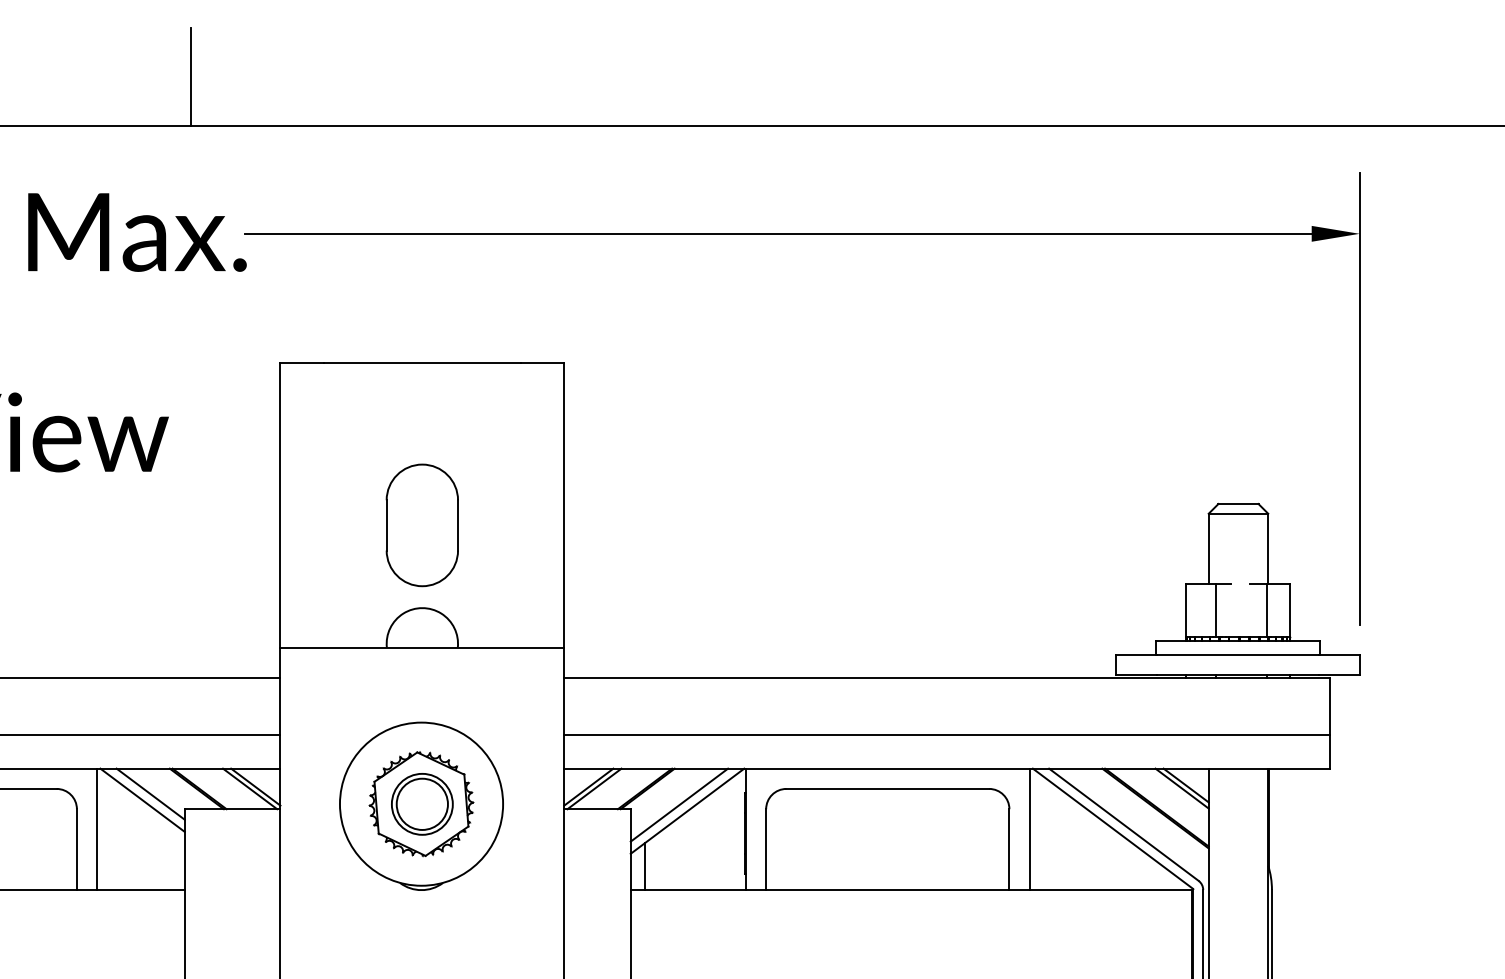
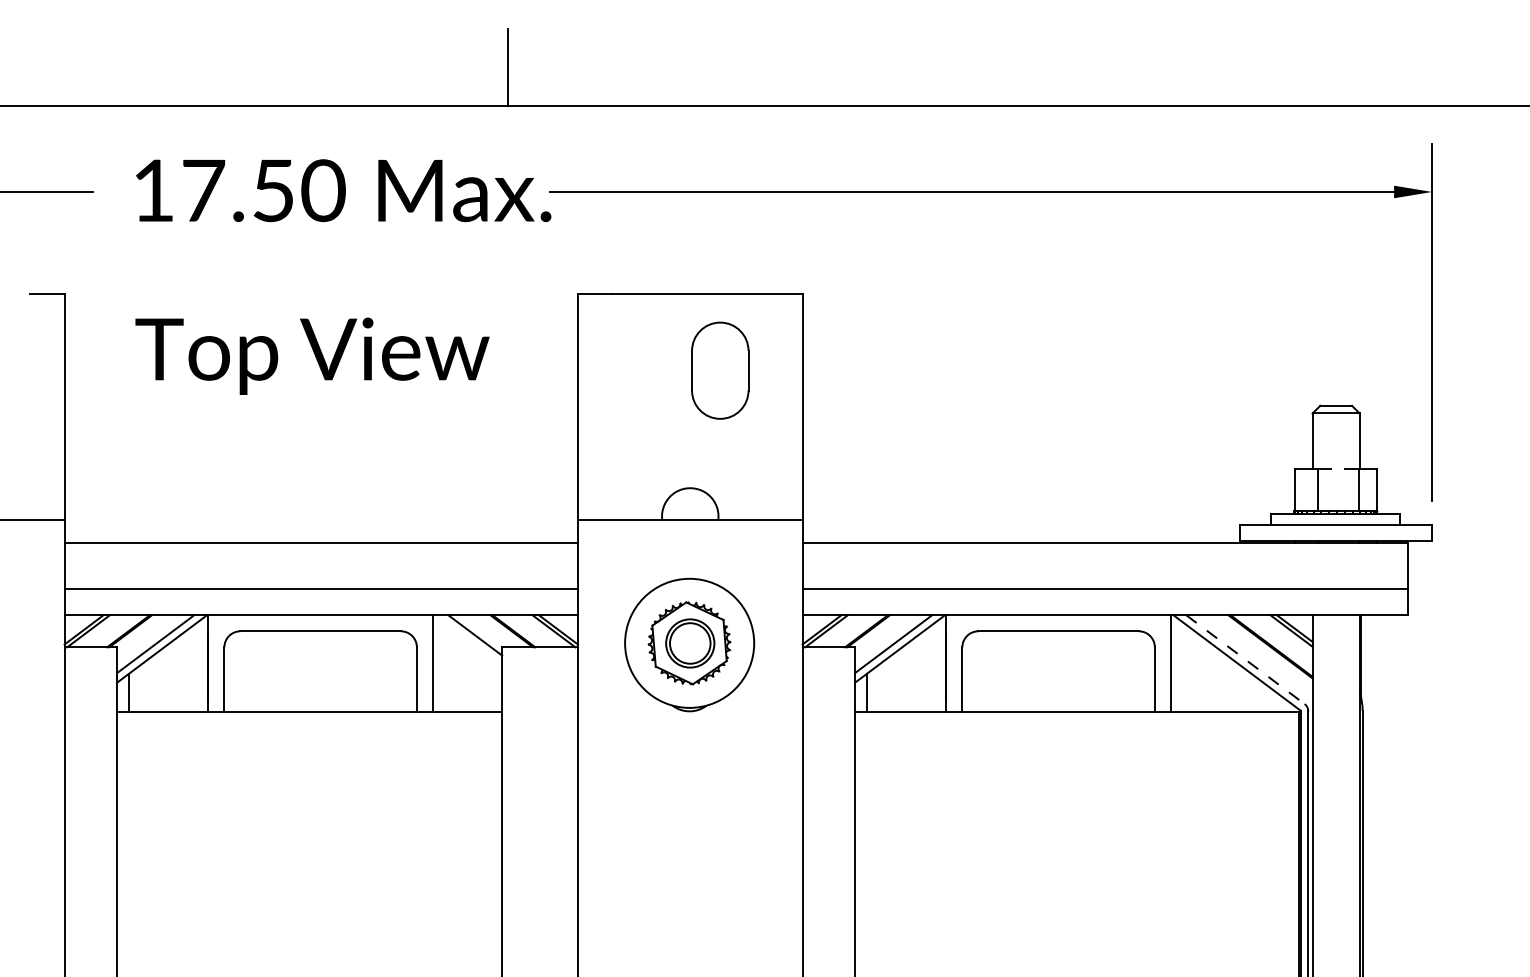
part: (422, 525) -> (720, 370), moved
line: (142, 800) -> (468, 640), removed
line: (1123, 824) -> (1245, 659), solid -> dashed

